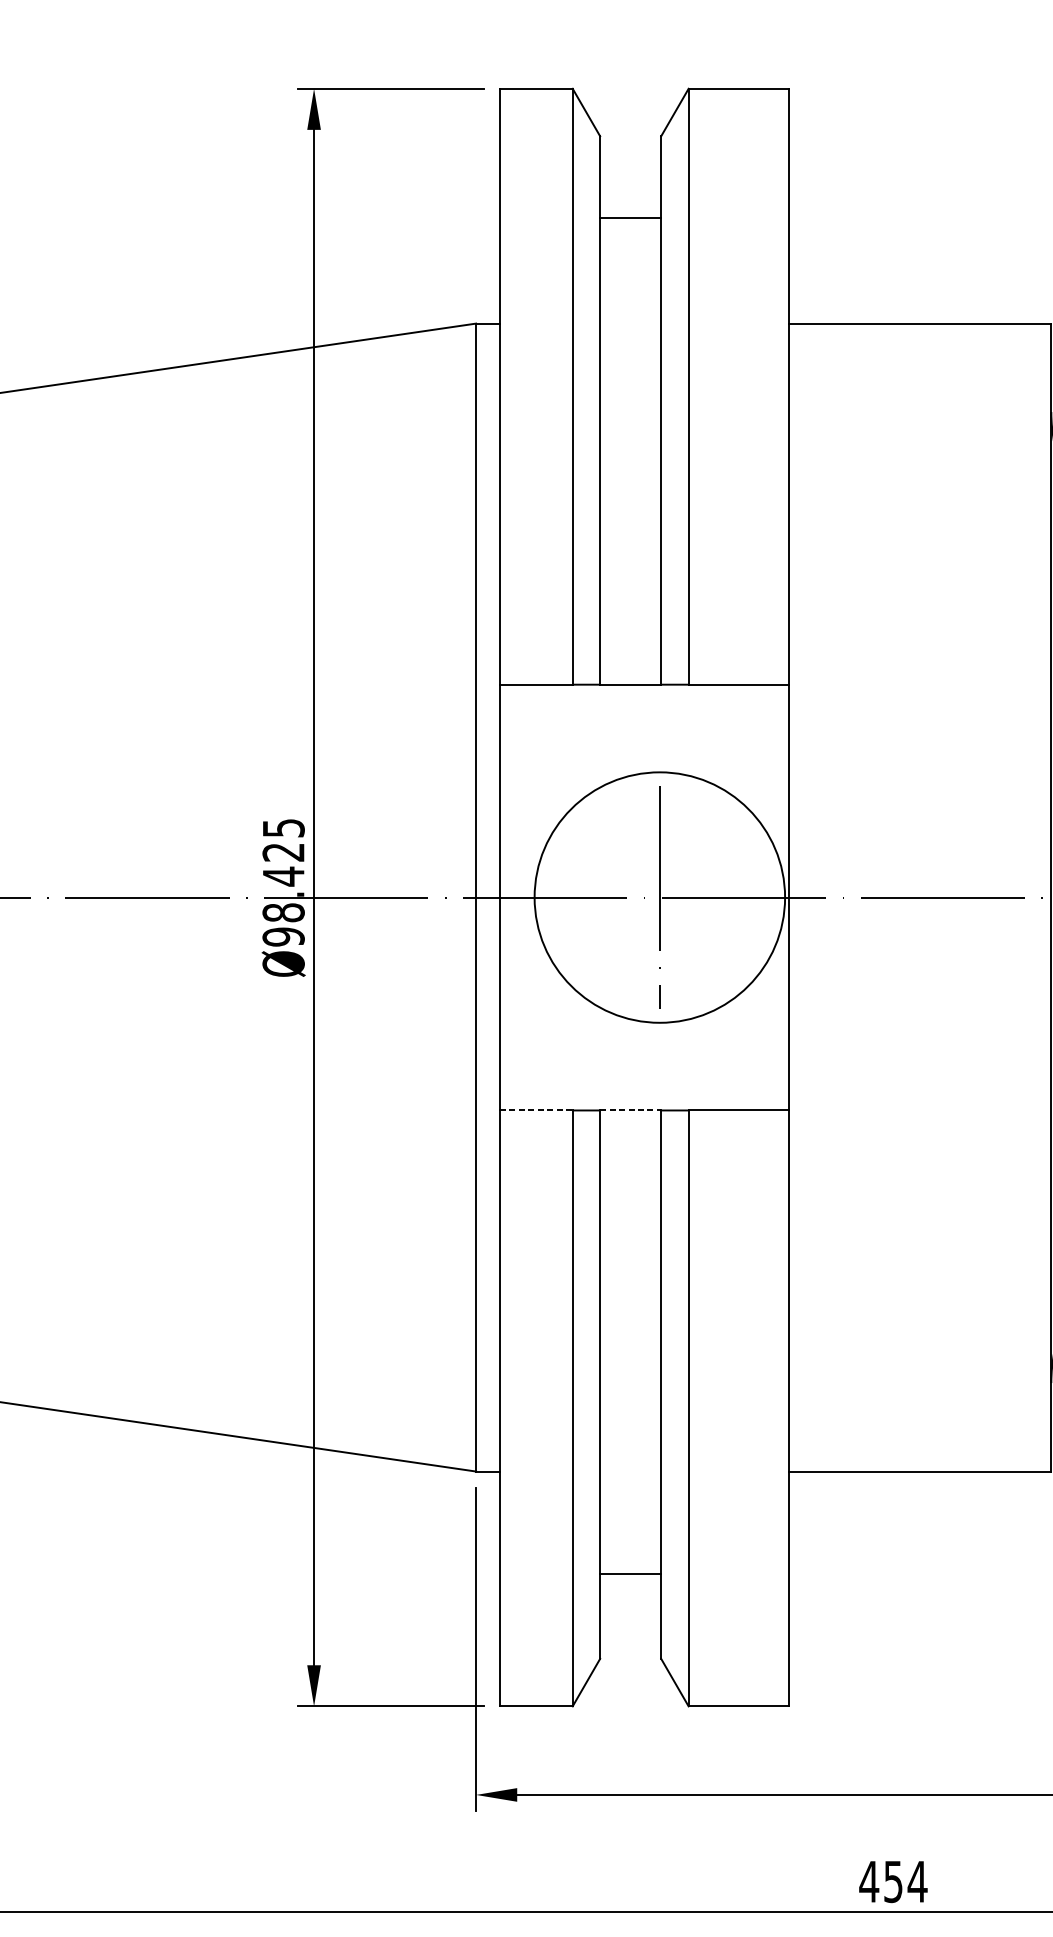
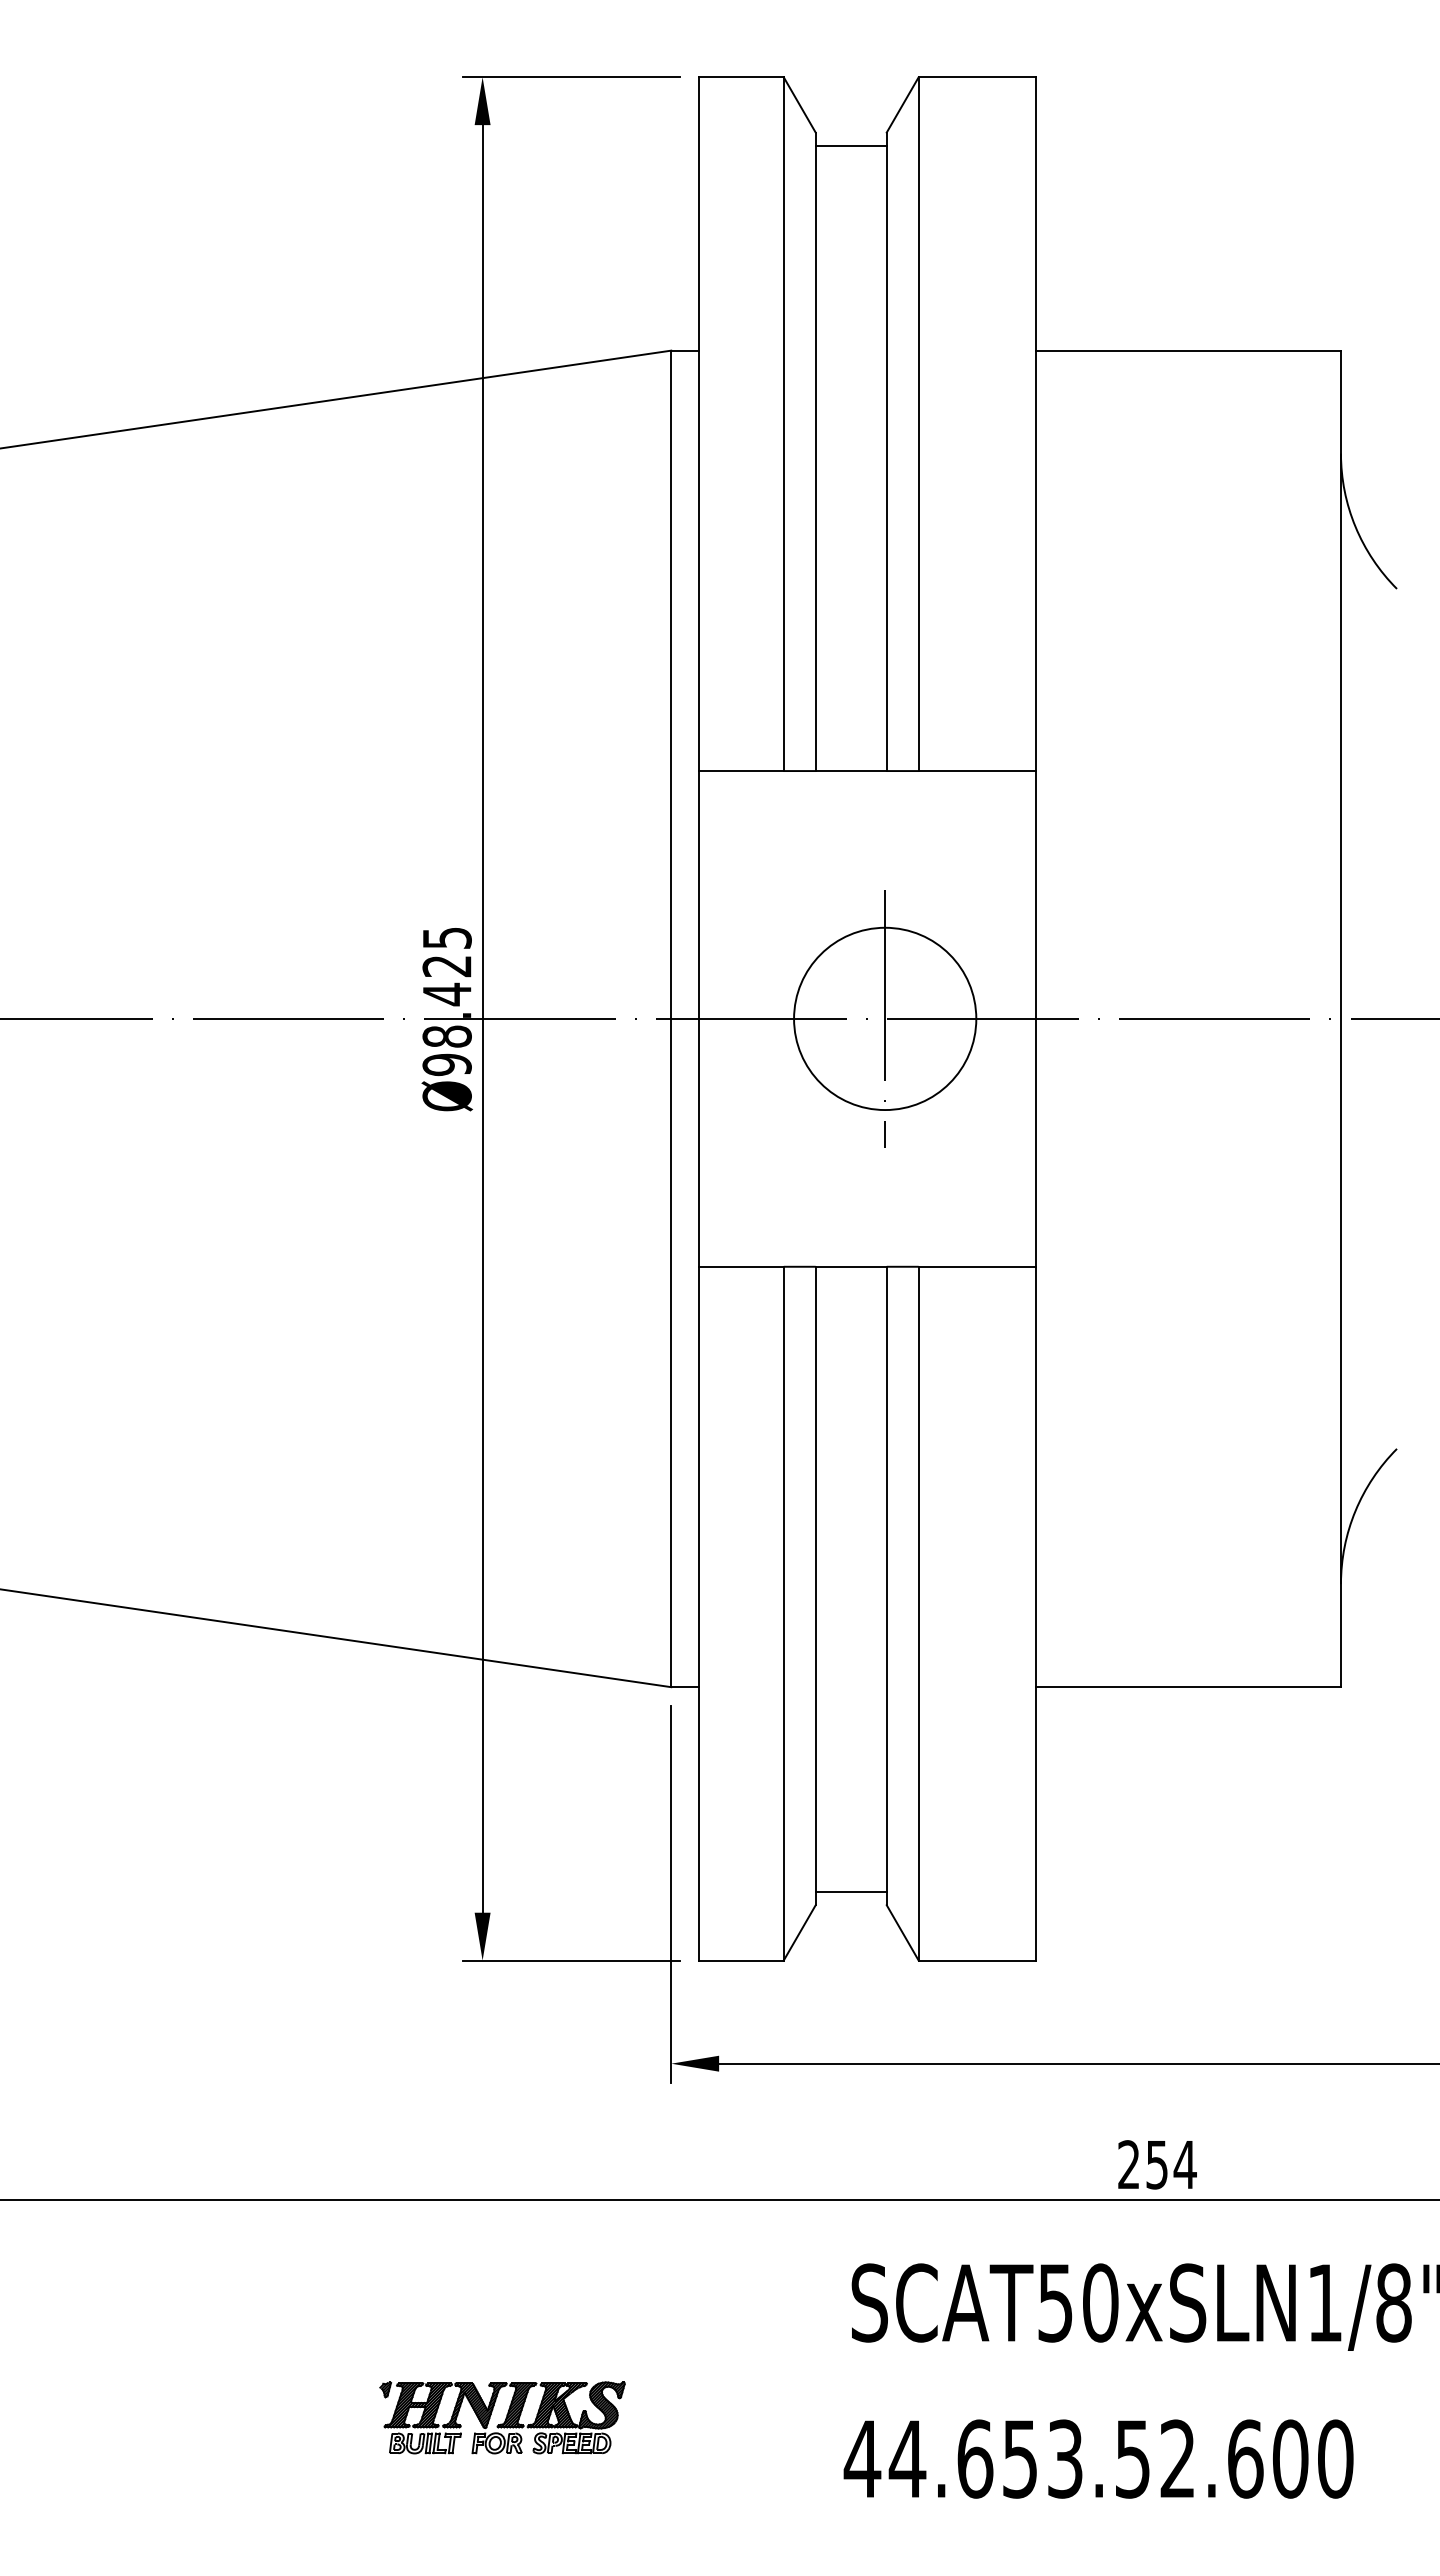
line: (630, 217) -> (850, 145), moved
circle: (660, 897) -> (885, 1018), size x0.62
line: (536, 1110) -> (741, 1266), dashed -> solid
line: (630, 1110) -> (851, 1266), dashed -> solid
line: (630, 1574) -> (850, 1892), moved
text: (868, 1881) -> (1128, 2164), 454 -> 254

